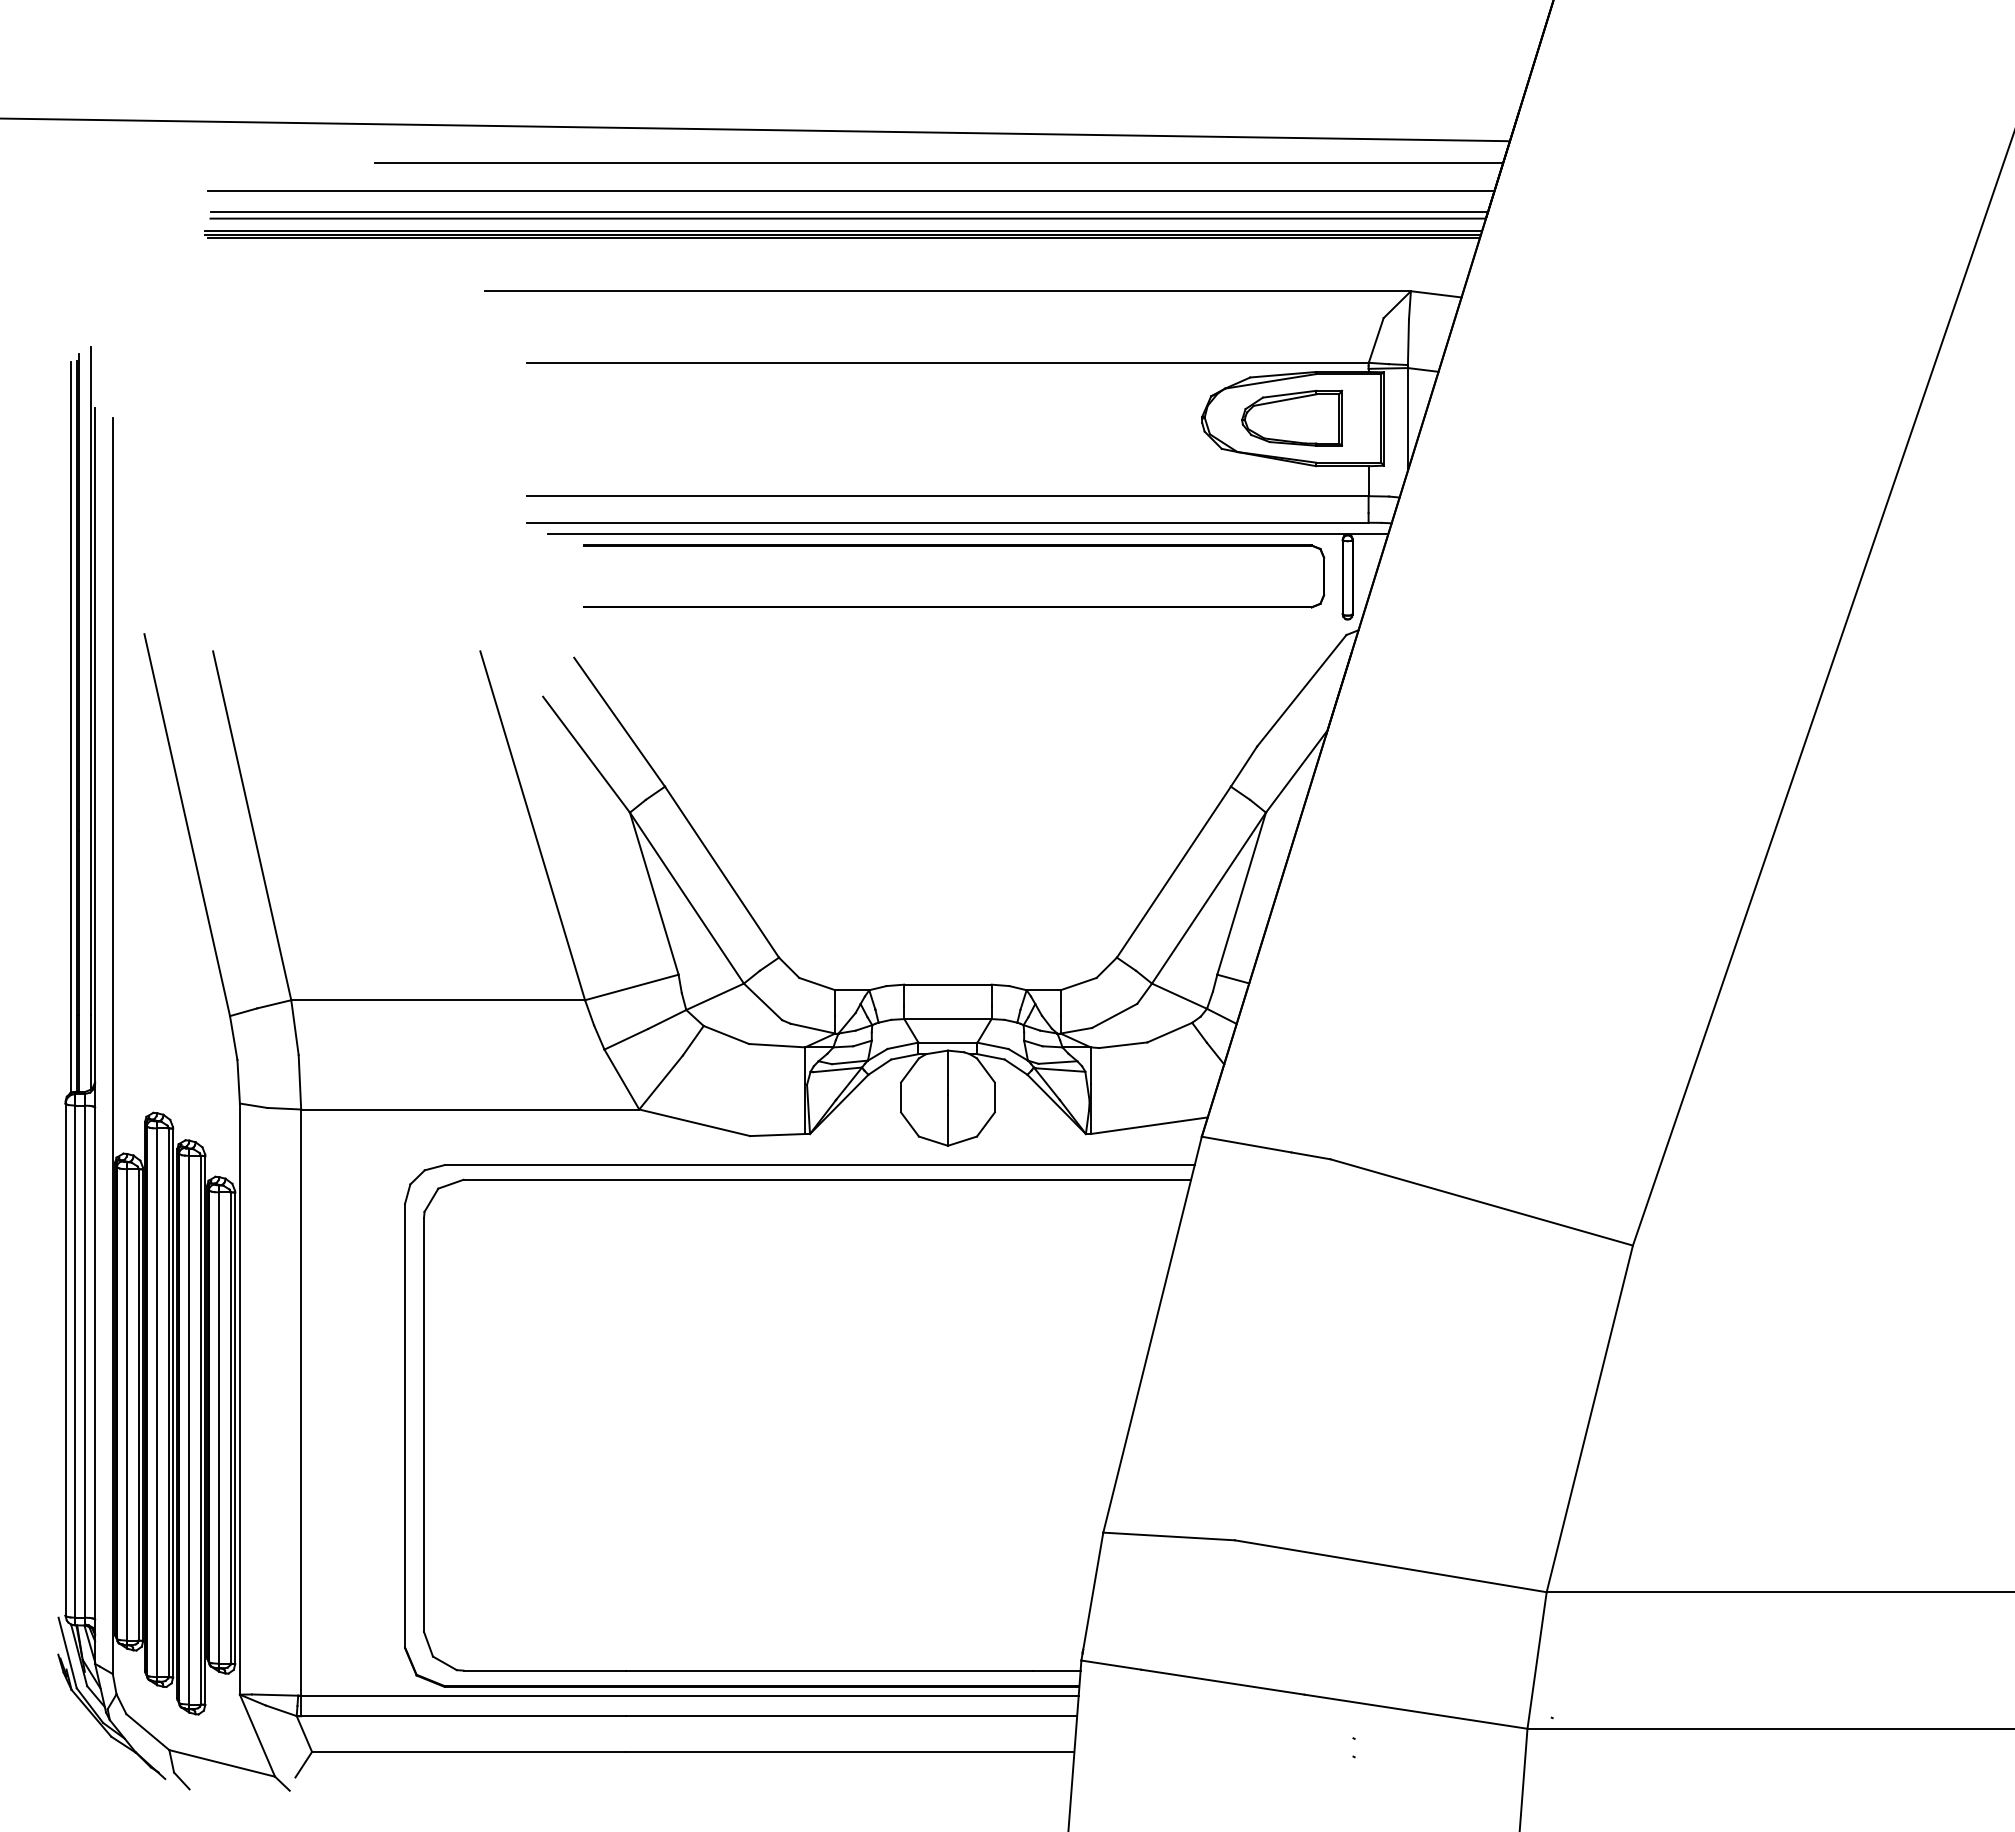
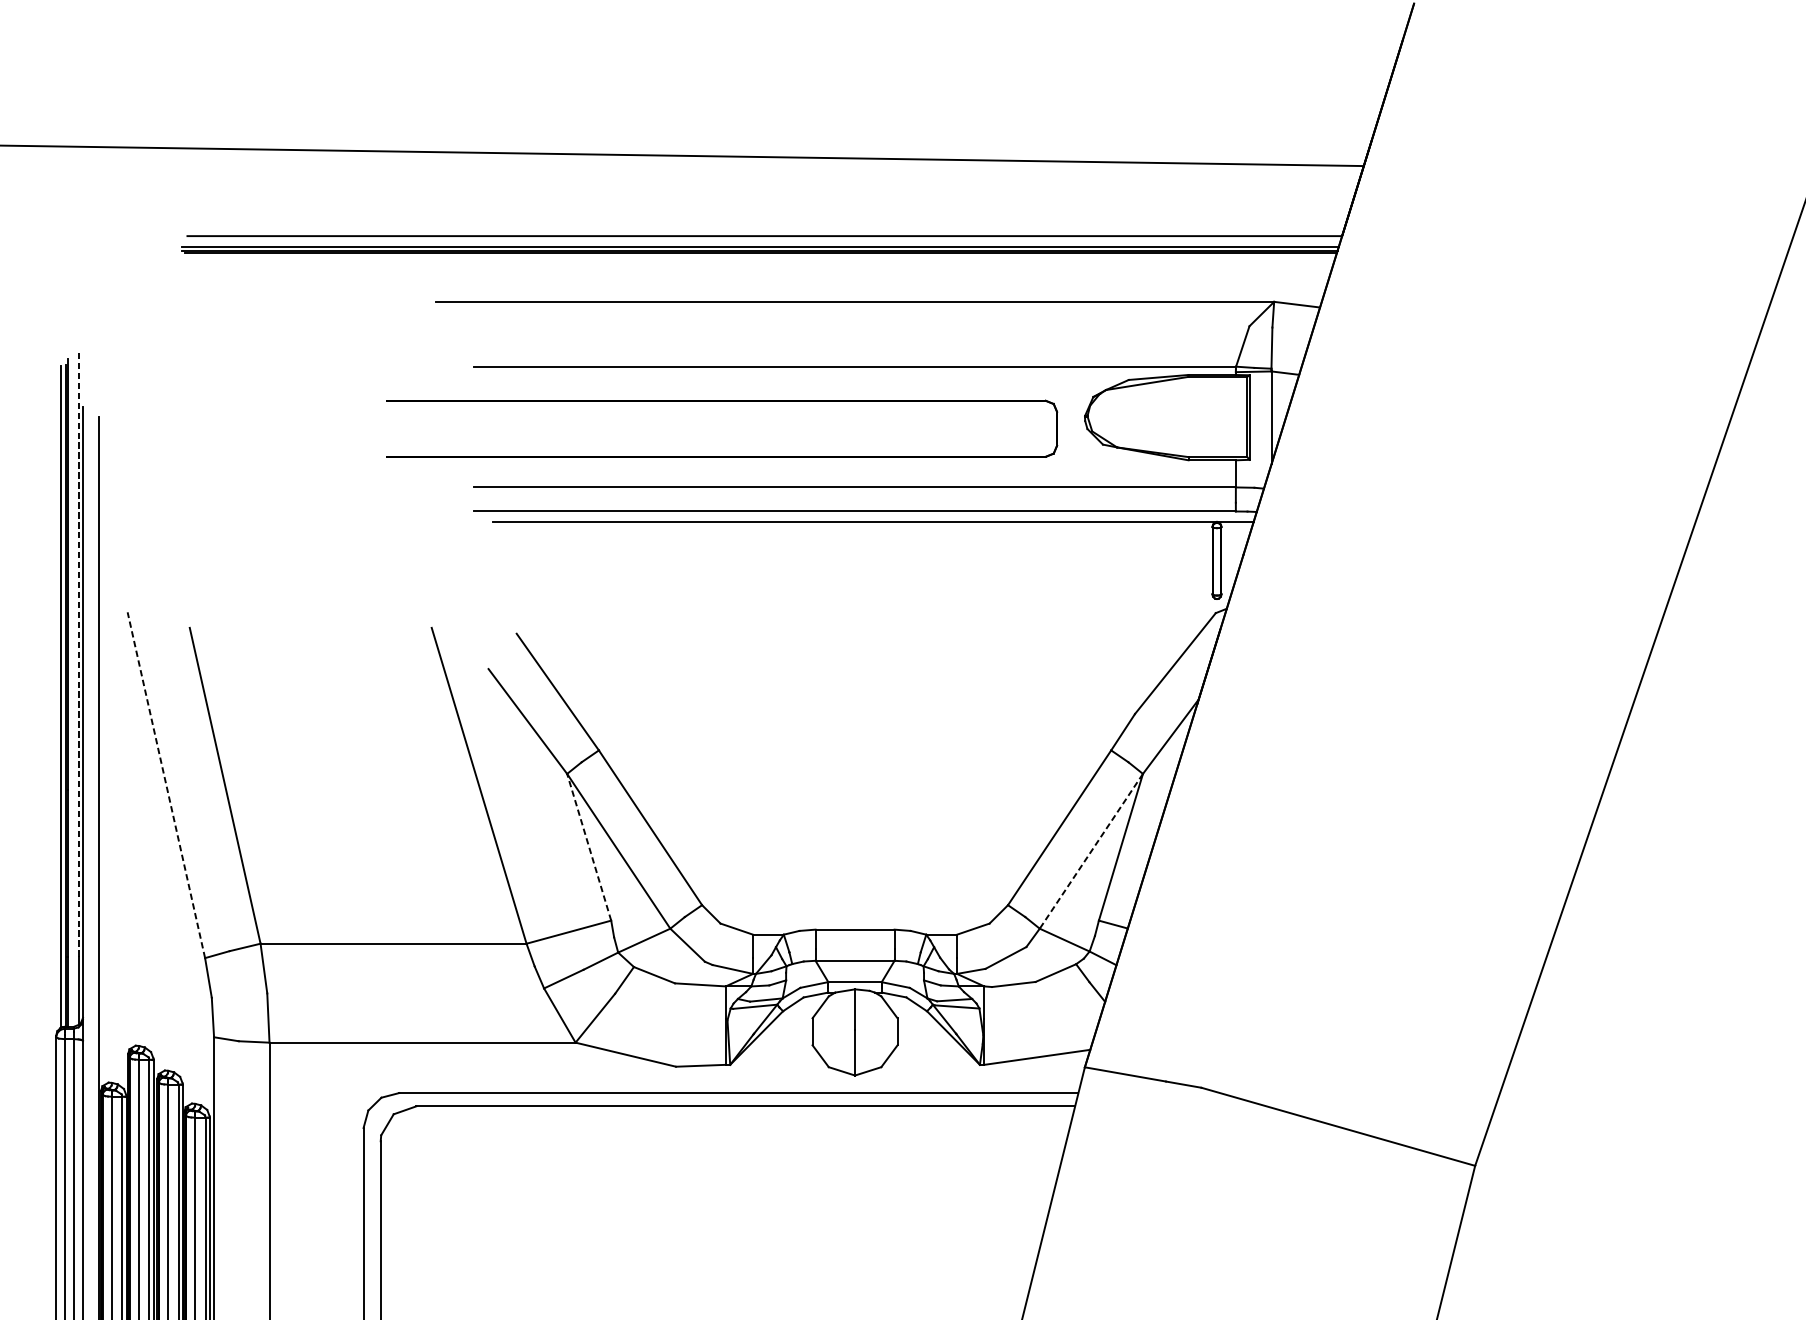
line: (939, 163) -> (847, 186), removed
line: (850, 191) -> (766, 211), removed
line: (849, 211) -> (765, 229), removed
part: (1292, 417) -> (1166, 416), removed
part: (954, 546) -> (722, 401), moved
line: (90, 681) -> (78, 655), solid -> dashed
line: (187, 825) -> (166, 785), solid -> dashed
line: (654, 893) -> (589, 847), solid -> dashed
line: (1208, 898) -> (1090, 851), solid -> dashed

